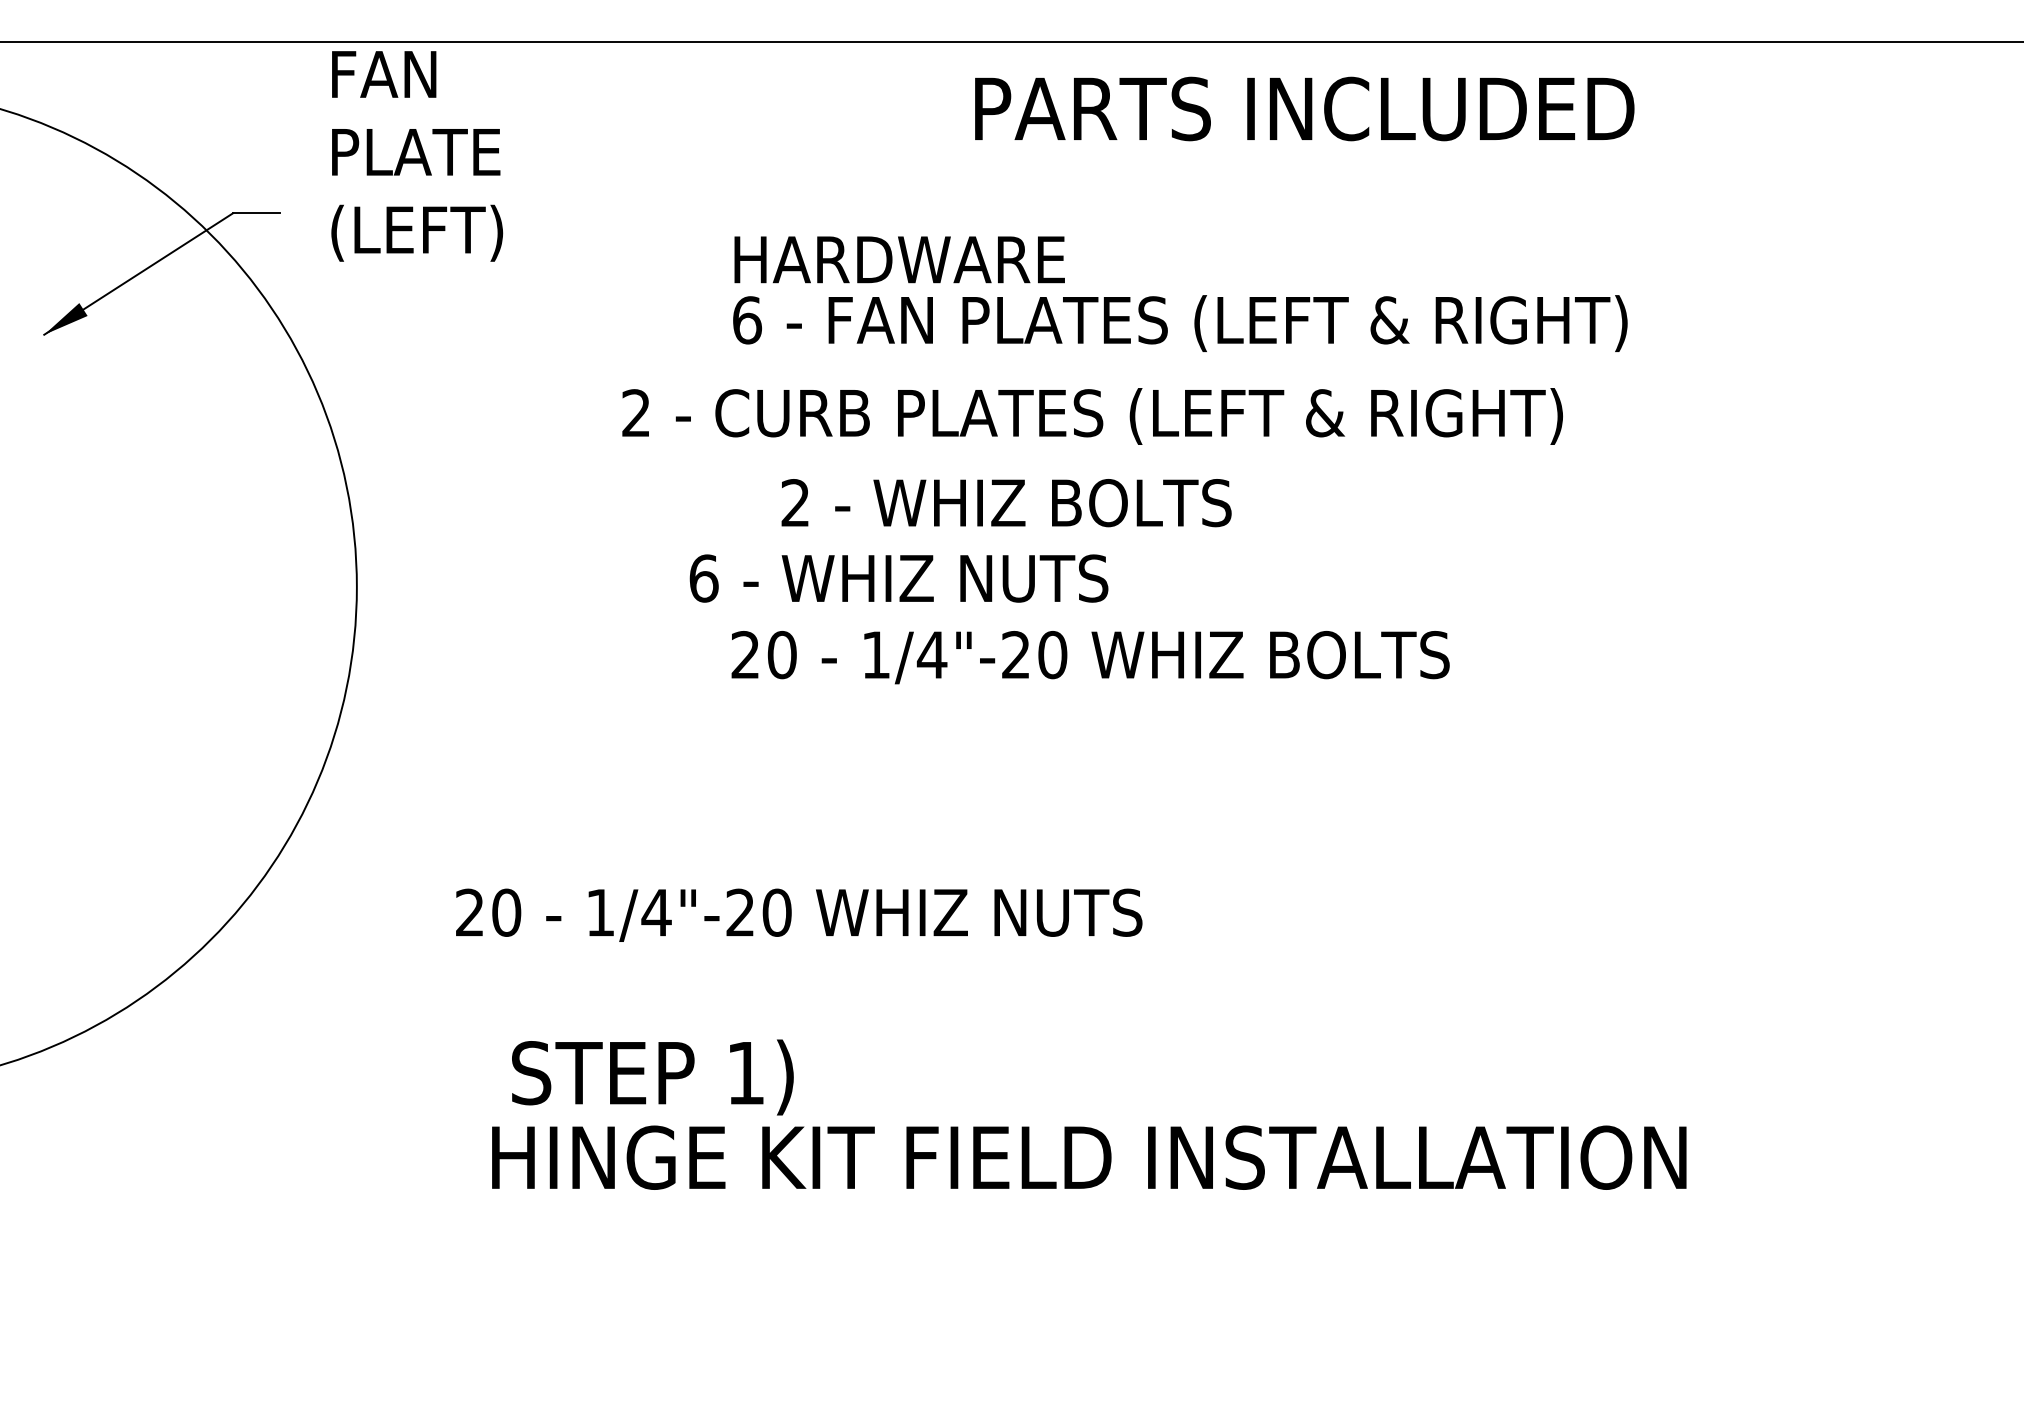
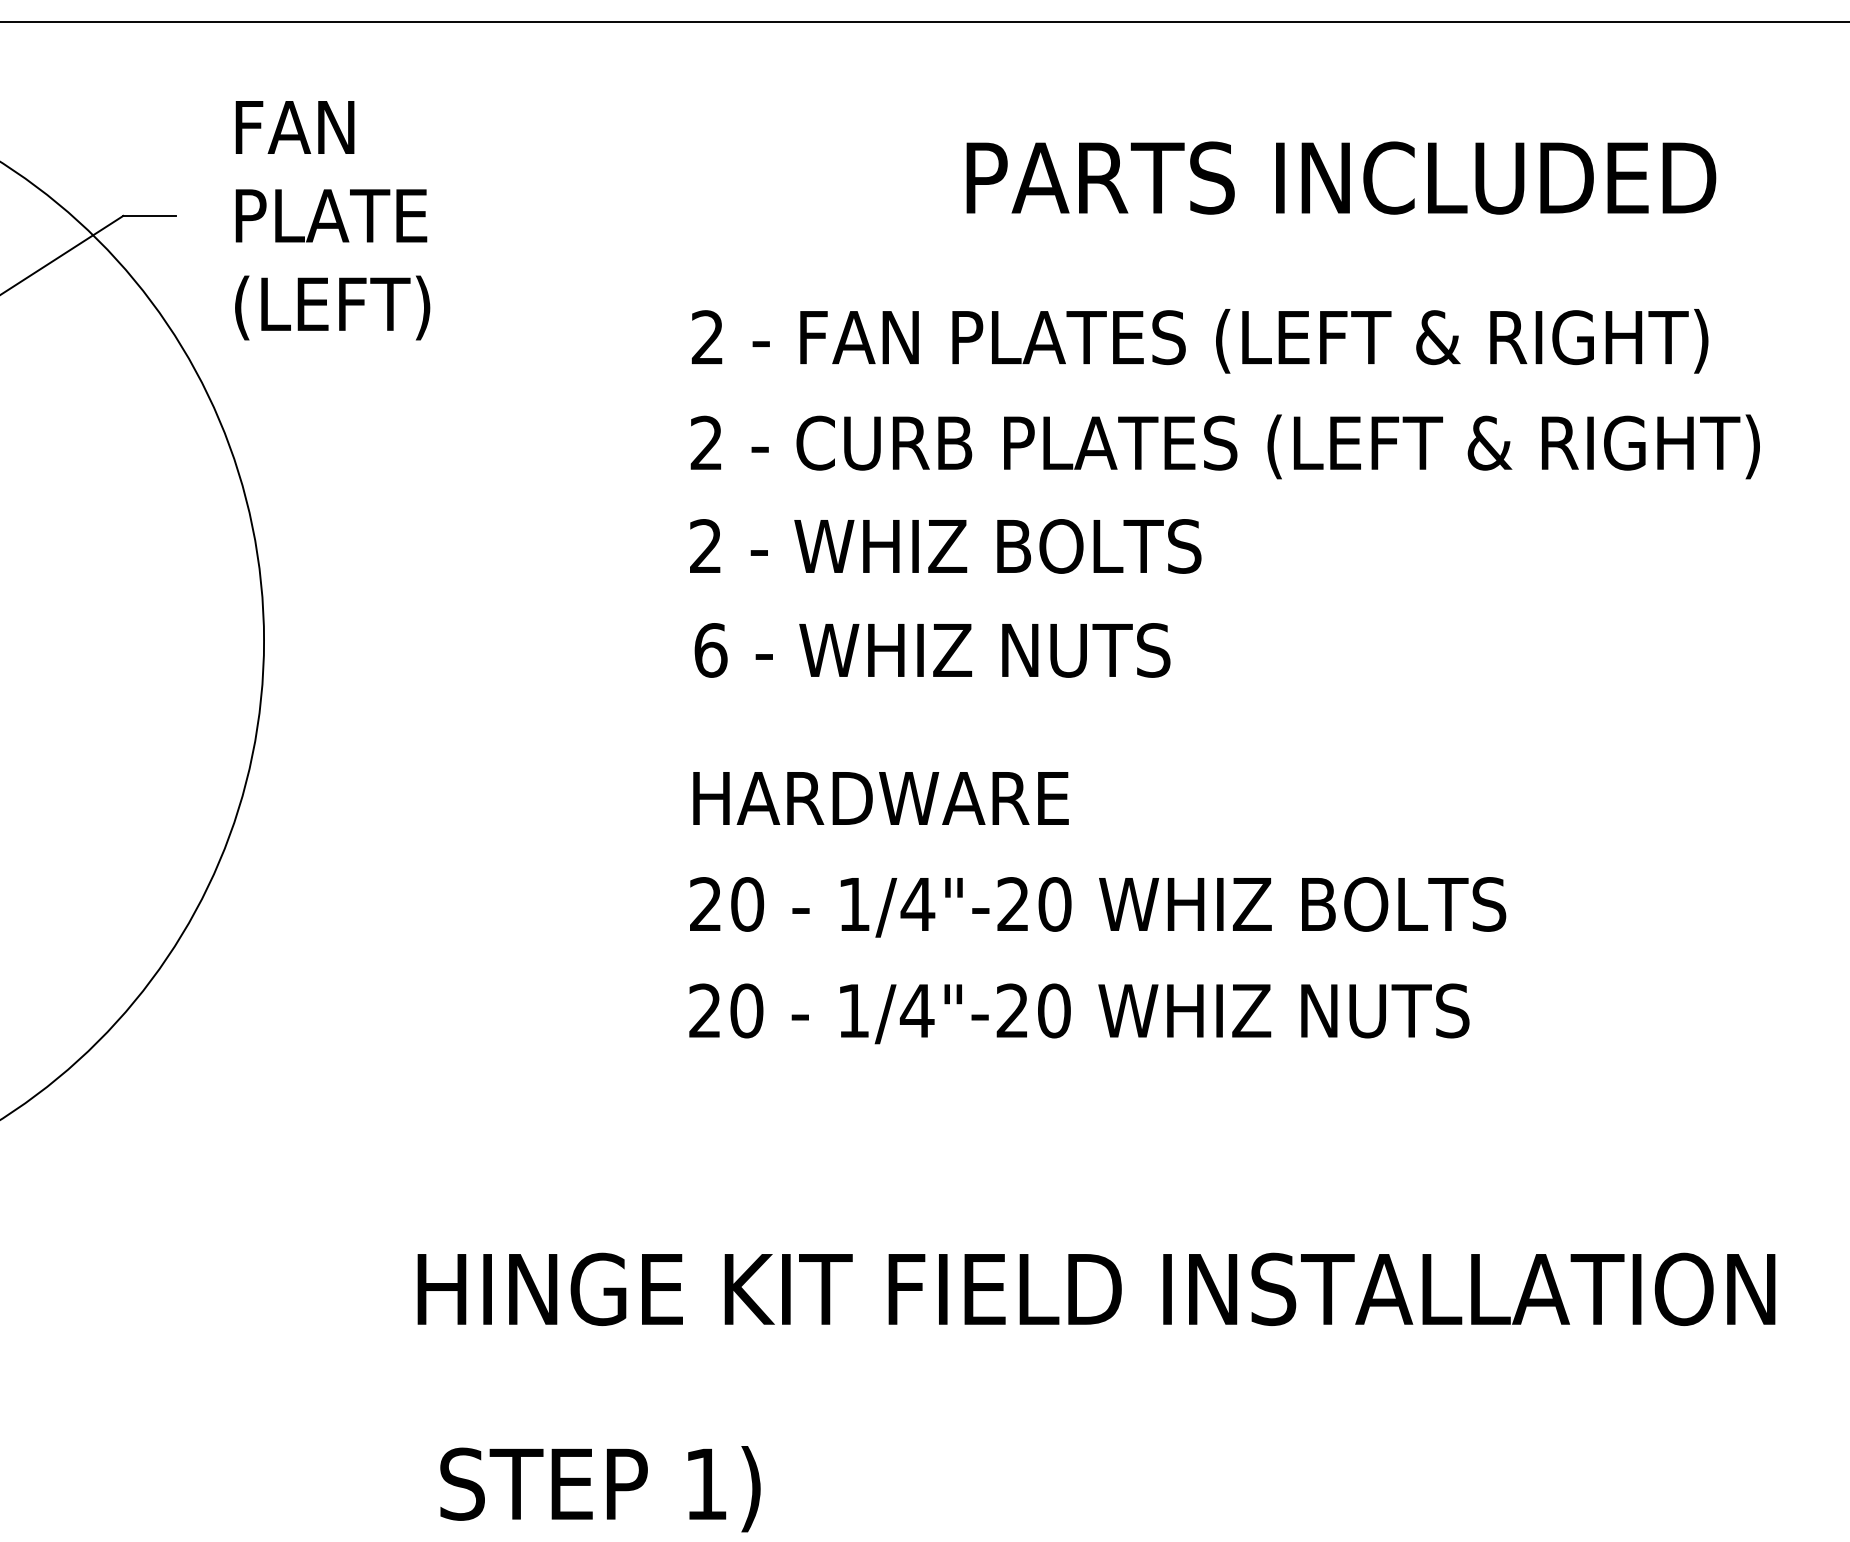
text: (1304, 108) -> (1341, 177), moved
text: (417, 156) -> (332, 220), moved
text: (899, 259) -> (880, 798), moved
text: (747, 320) -> (708, 337), 6 -> 2
text: (1092, 416) -> (1225, 446), moved
text: (1006, 503) -> (945, 546), moved
text: (898, 578) -> (931, 650), moved
text: (1090, 657) -> (1097, 907), moved
text: (799, 914) -> (1079, 1012), moved
text: (652, 1077) -> (600, 1489), moved

